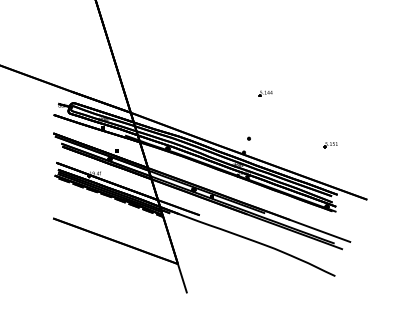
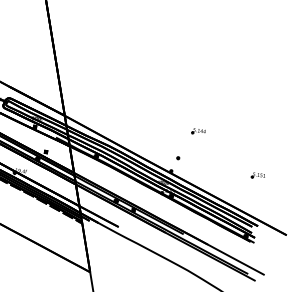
part: (265, 93) -> (198, 131), moved

